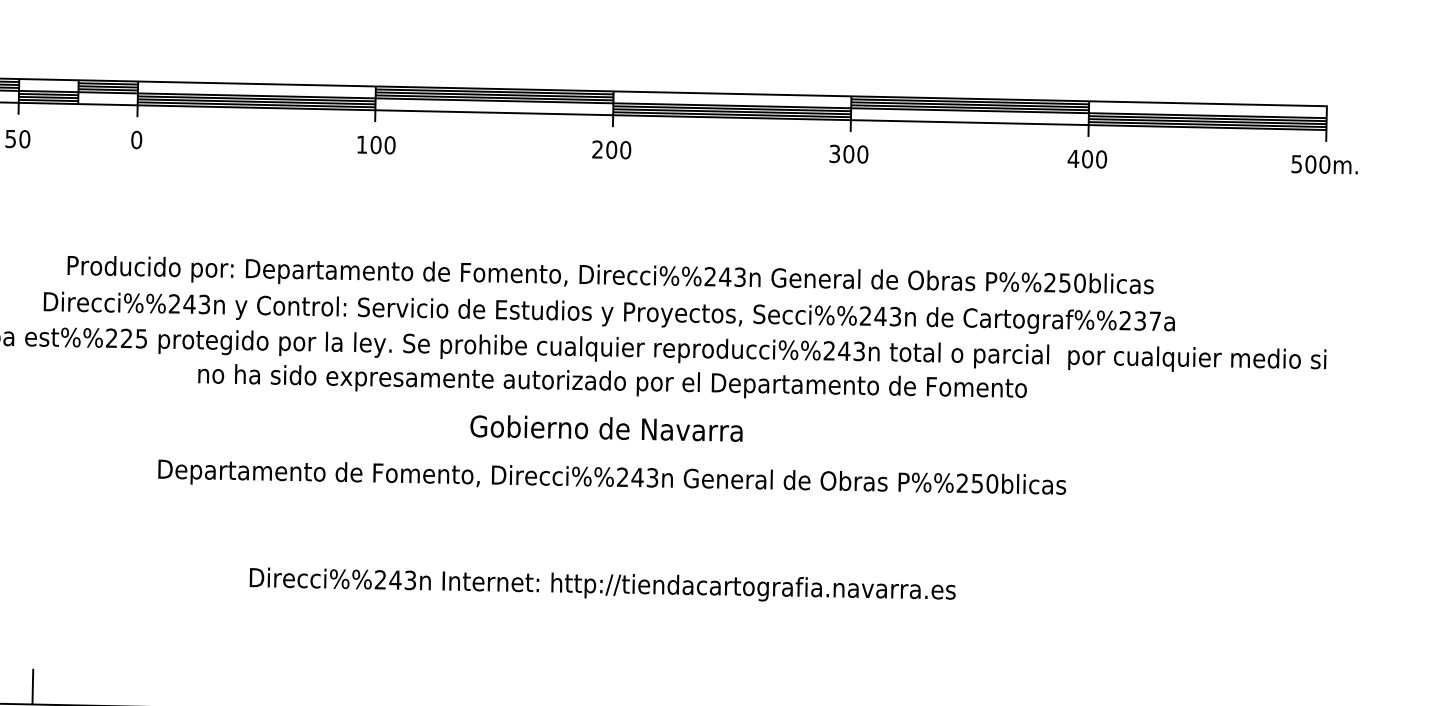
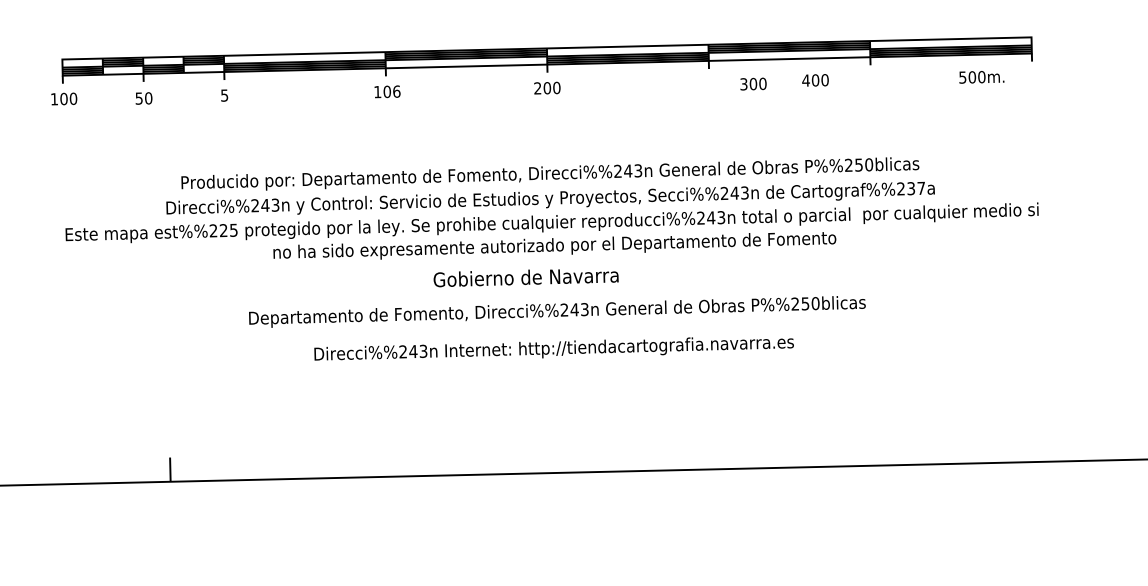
text: (136, 139) -> (224, 95), 0 -> 5
text: (389, 145) -> (396, 91), 100 -> 106
text: (848, 153) -> (753, 83), moved
text: (1087, 159) -> (815, 80), moved
text: (1324, 165) -> (981, 77), moved
text: (605, 429) -> (525, 278), moved
text: (601, 584) -> (553, 348), moved

